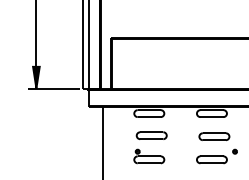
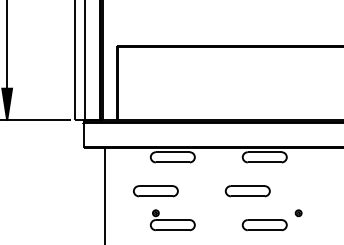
part: (151, 135) -> (155, 190), moved
part: (214, 136) -> (247, 190), moved

